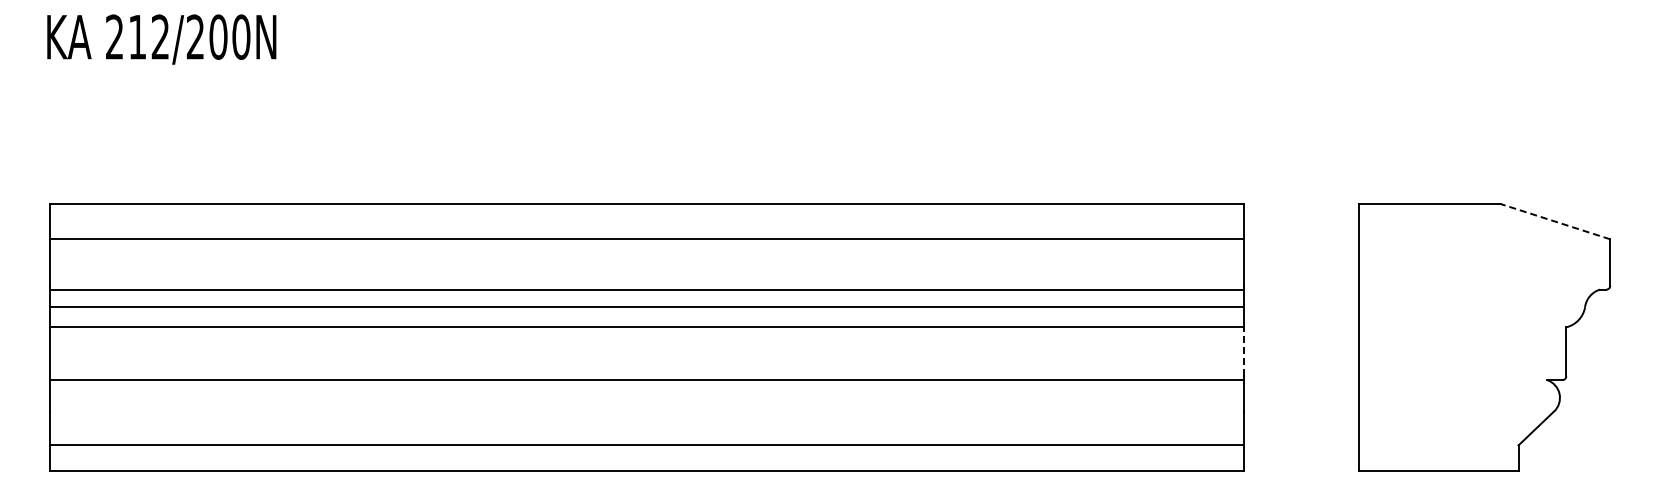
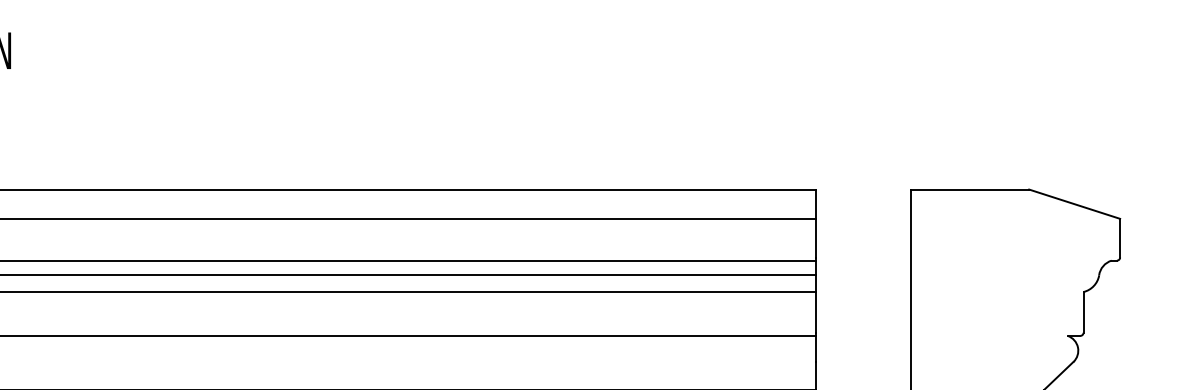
line: (1555, 221) -> (1074, 204), dashed -> solid
line: (1244, 351) -> (816, 312), dashed -> solid

